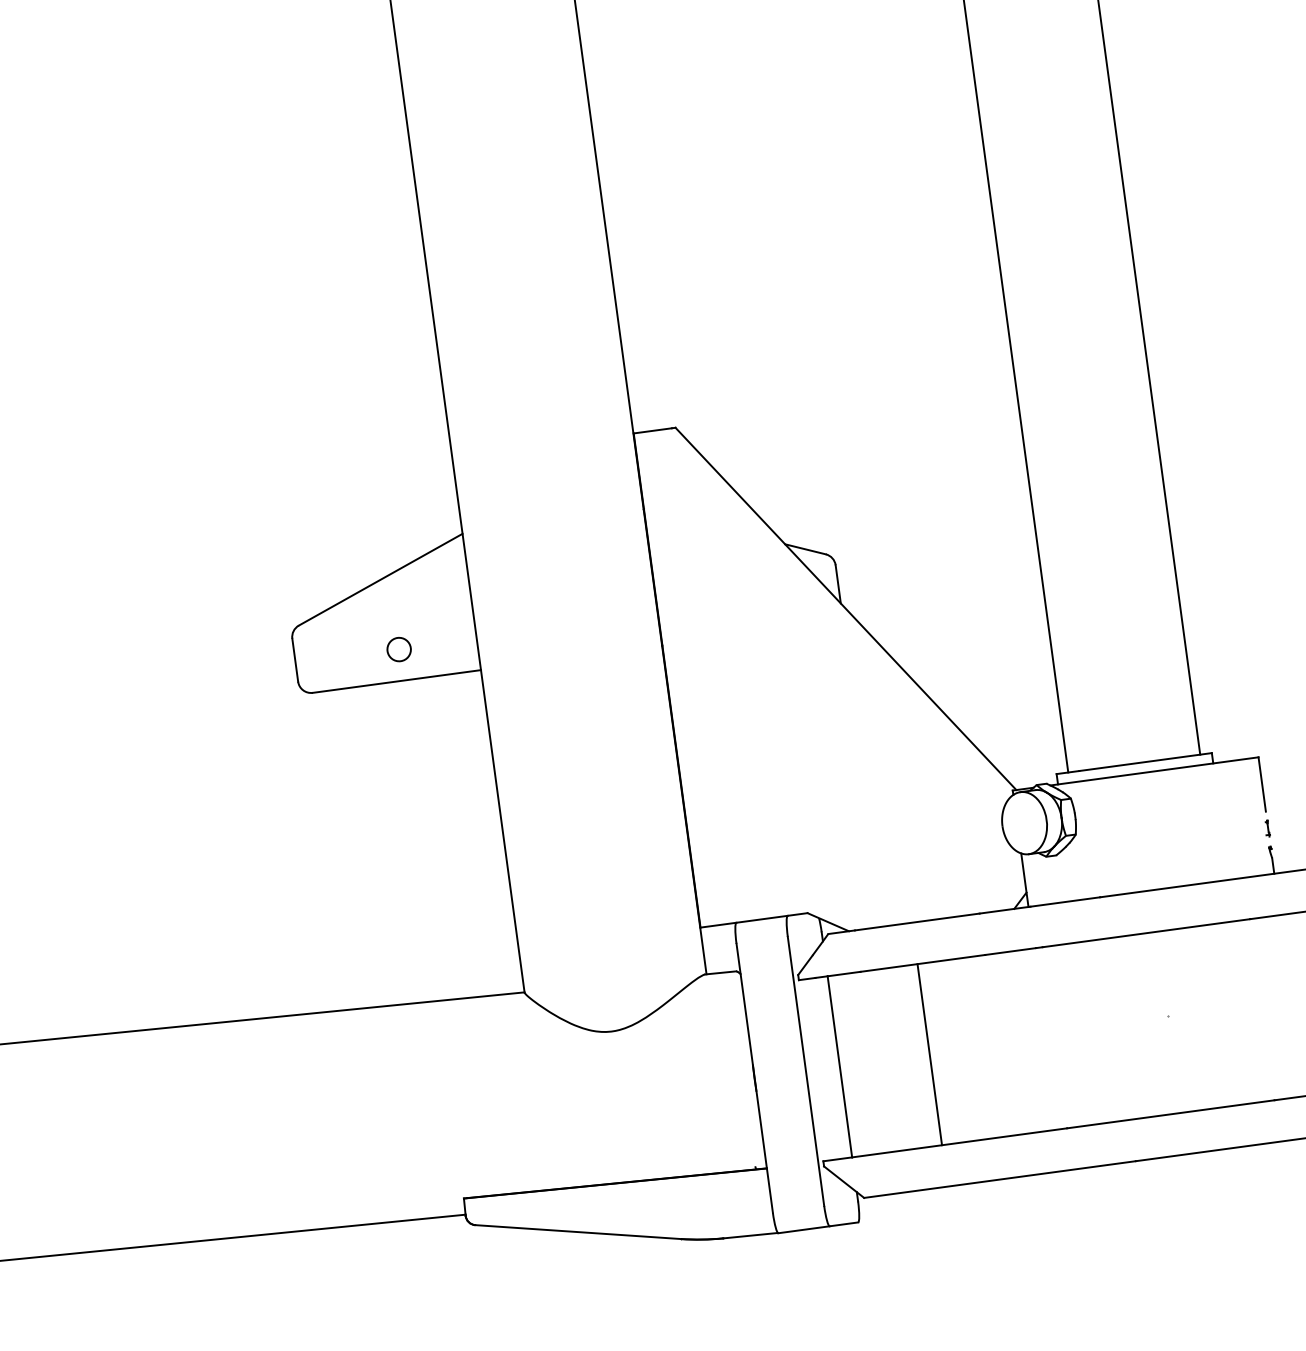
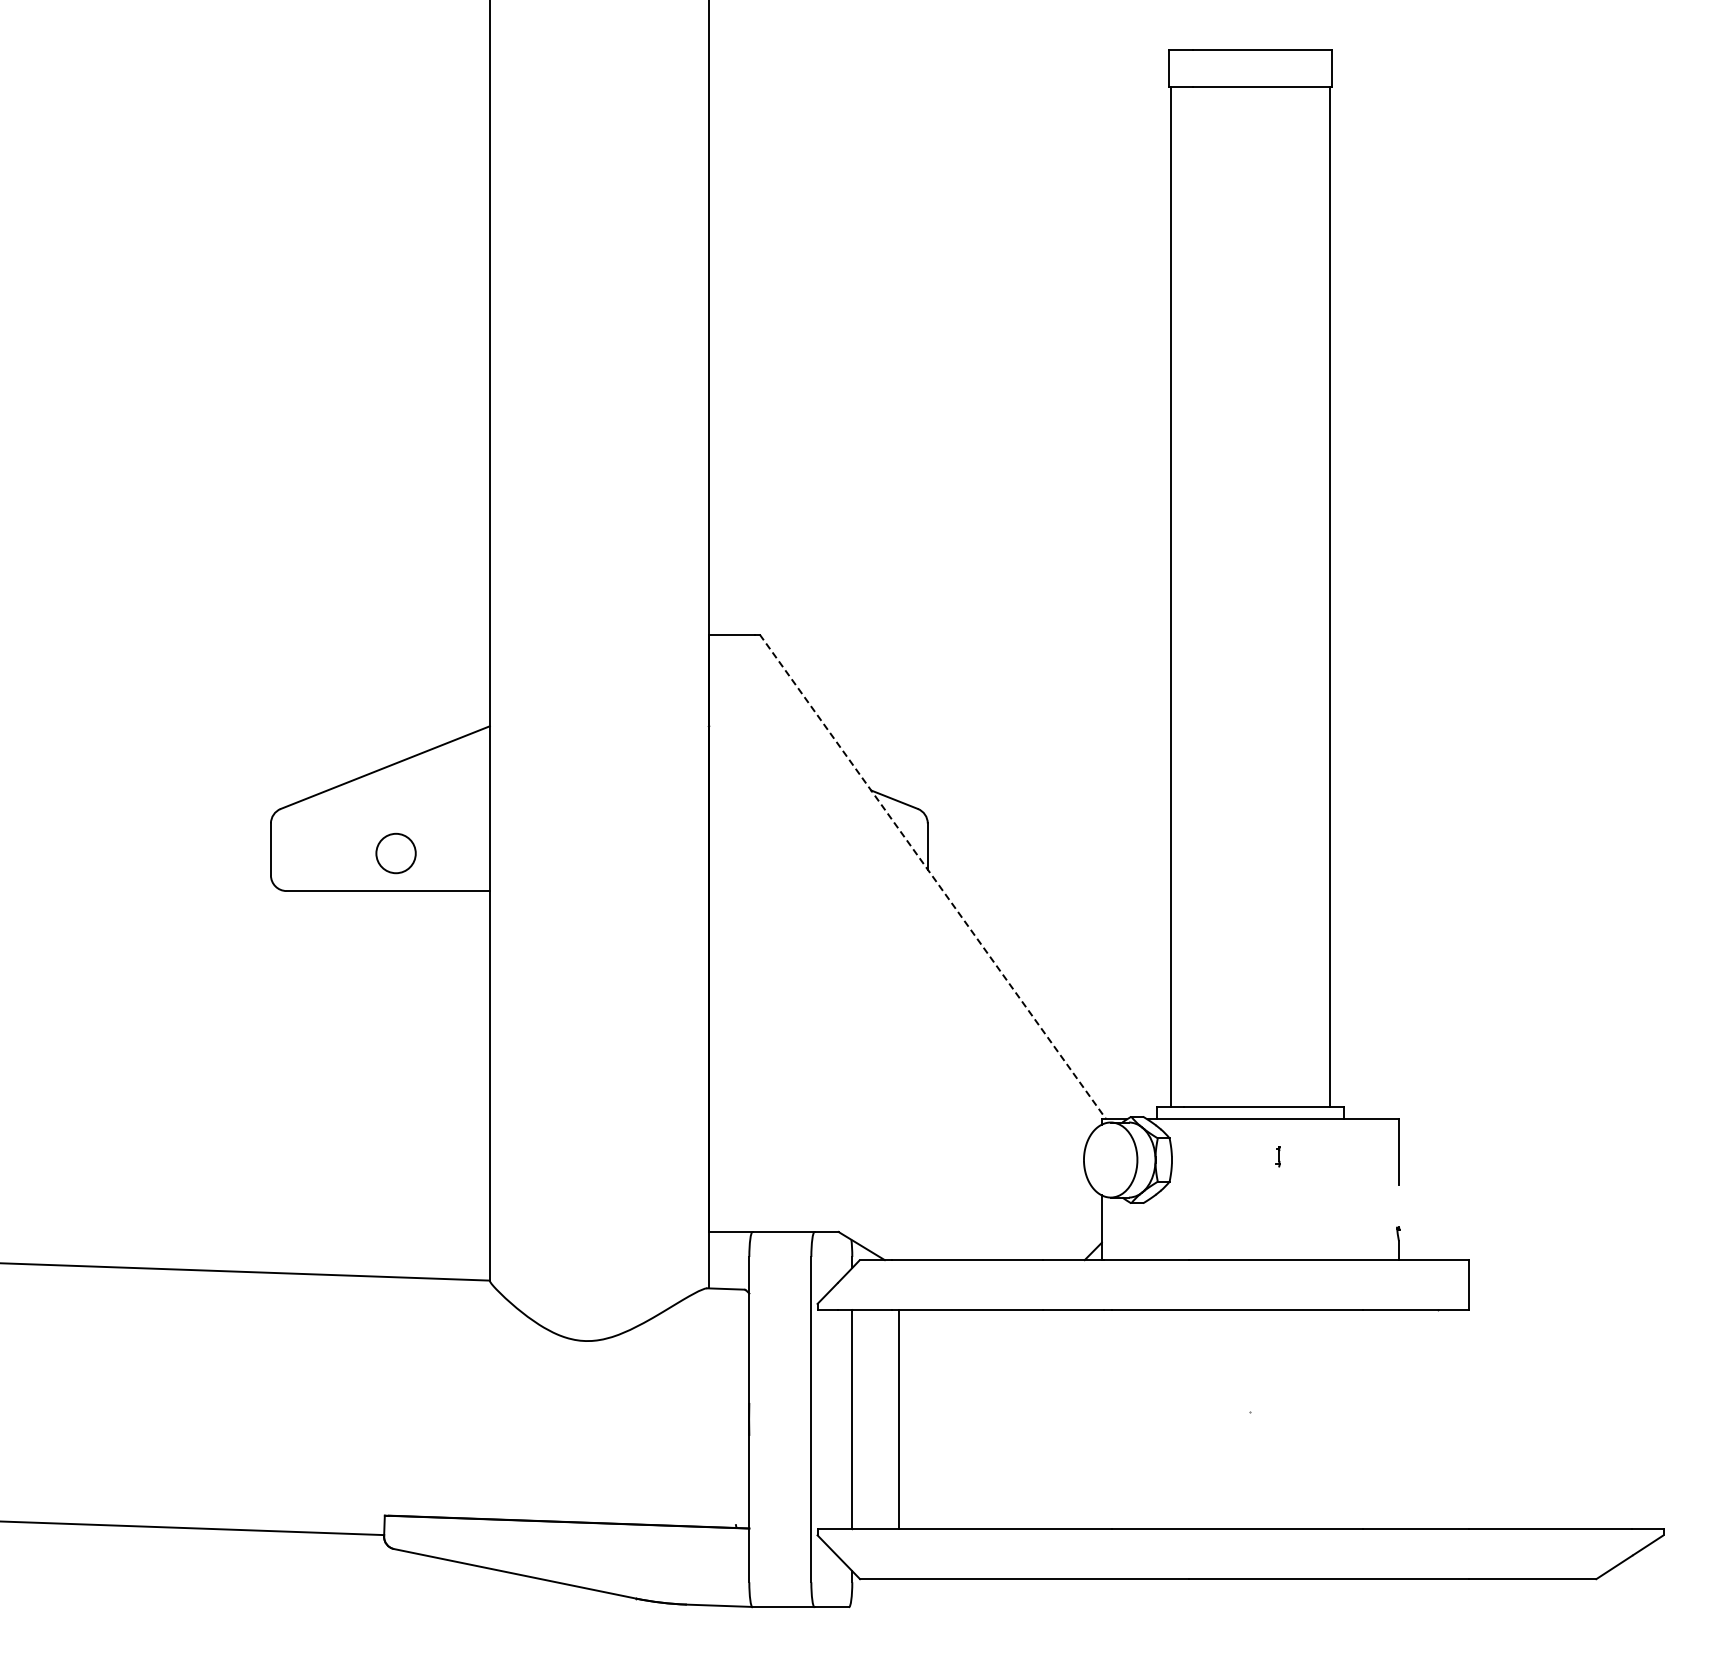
line: (846, 608) -> (933, 876), solid -> dashed
circle: (398, 649) -> (395, 853), size x1.4
part: (1266, 828) -> (1277, 1156), moved
line: (929, 1054) -> (898, 1419), moved

